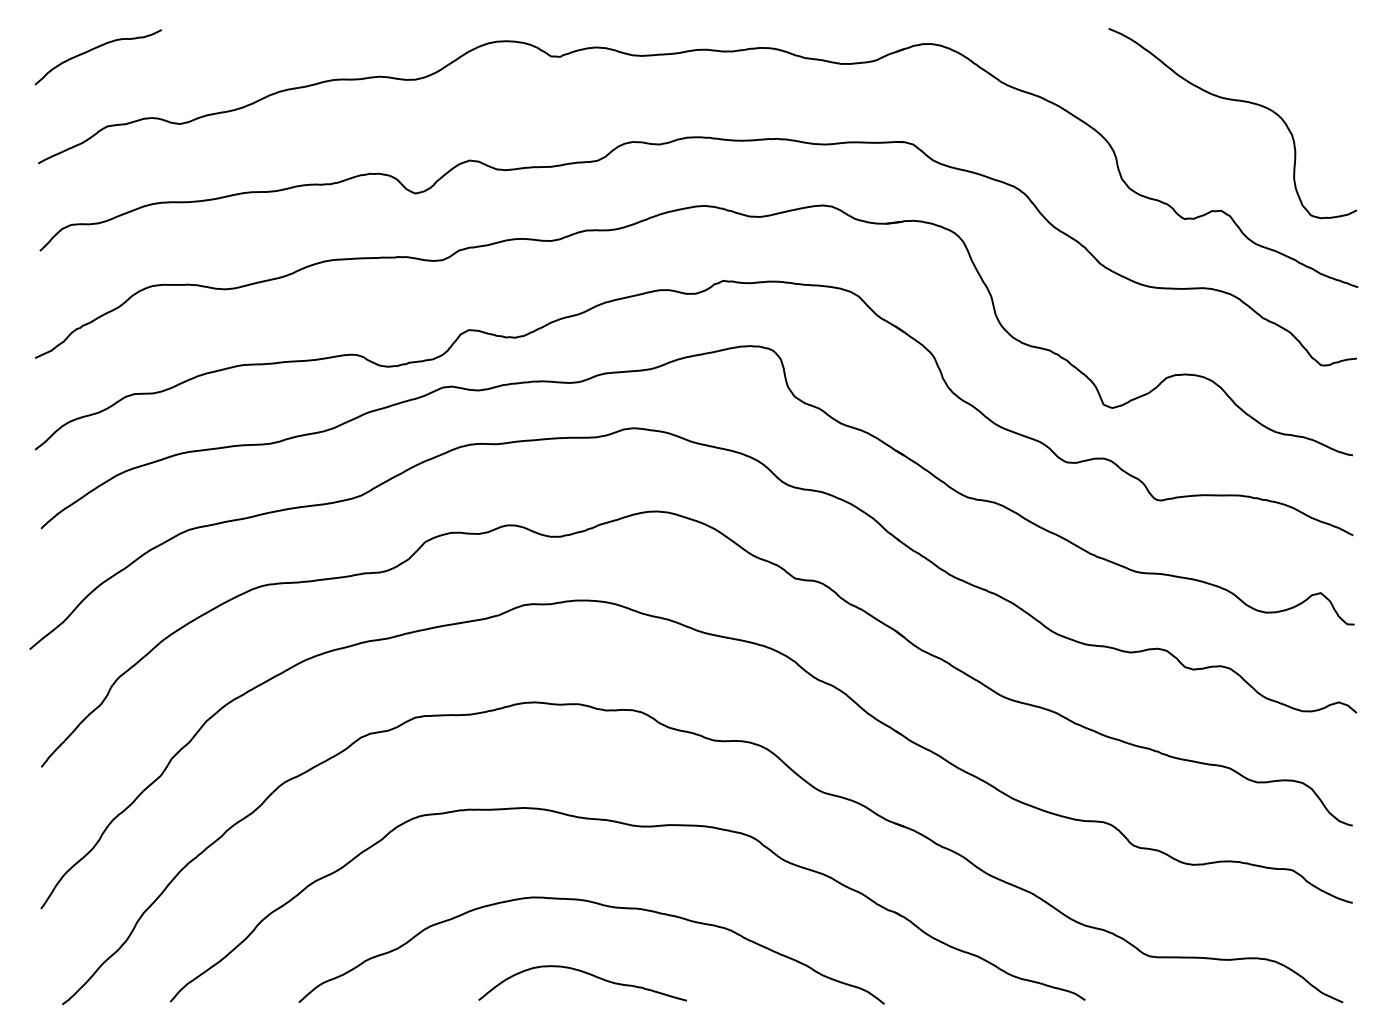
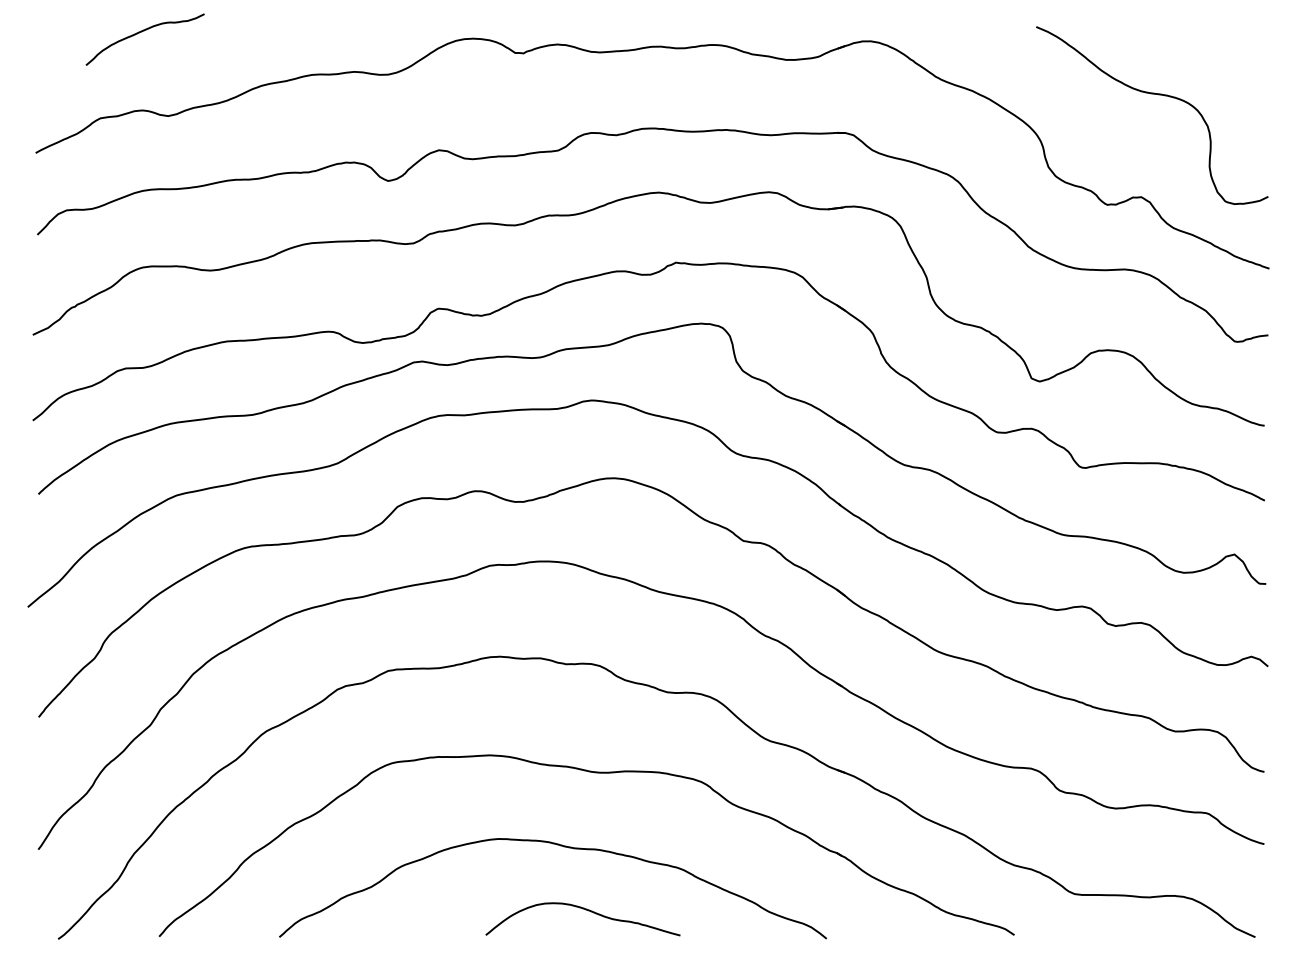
curve: (94, 49) -> (141, 32), moved
curve: (584, 973) -> (584, 910), moved

